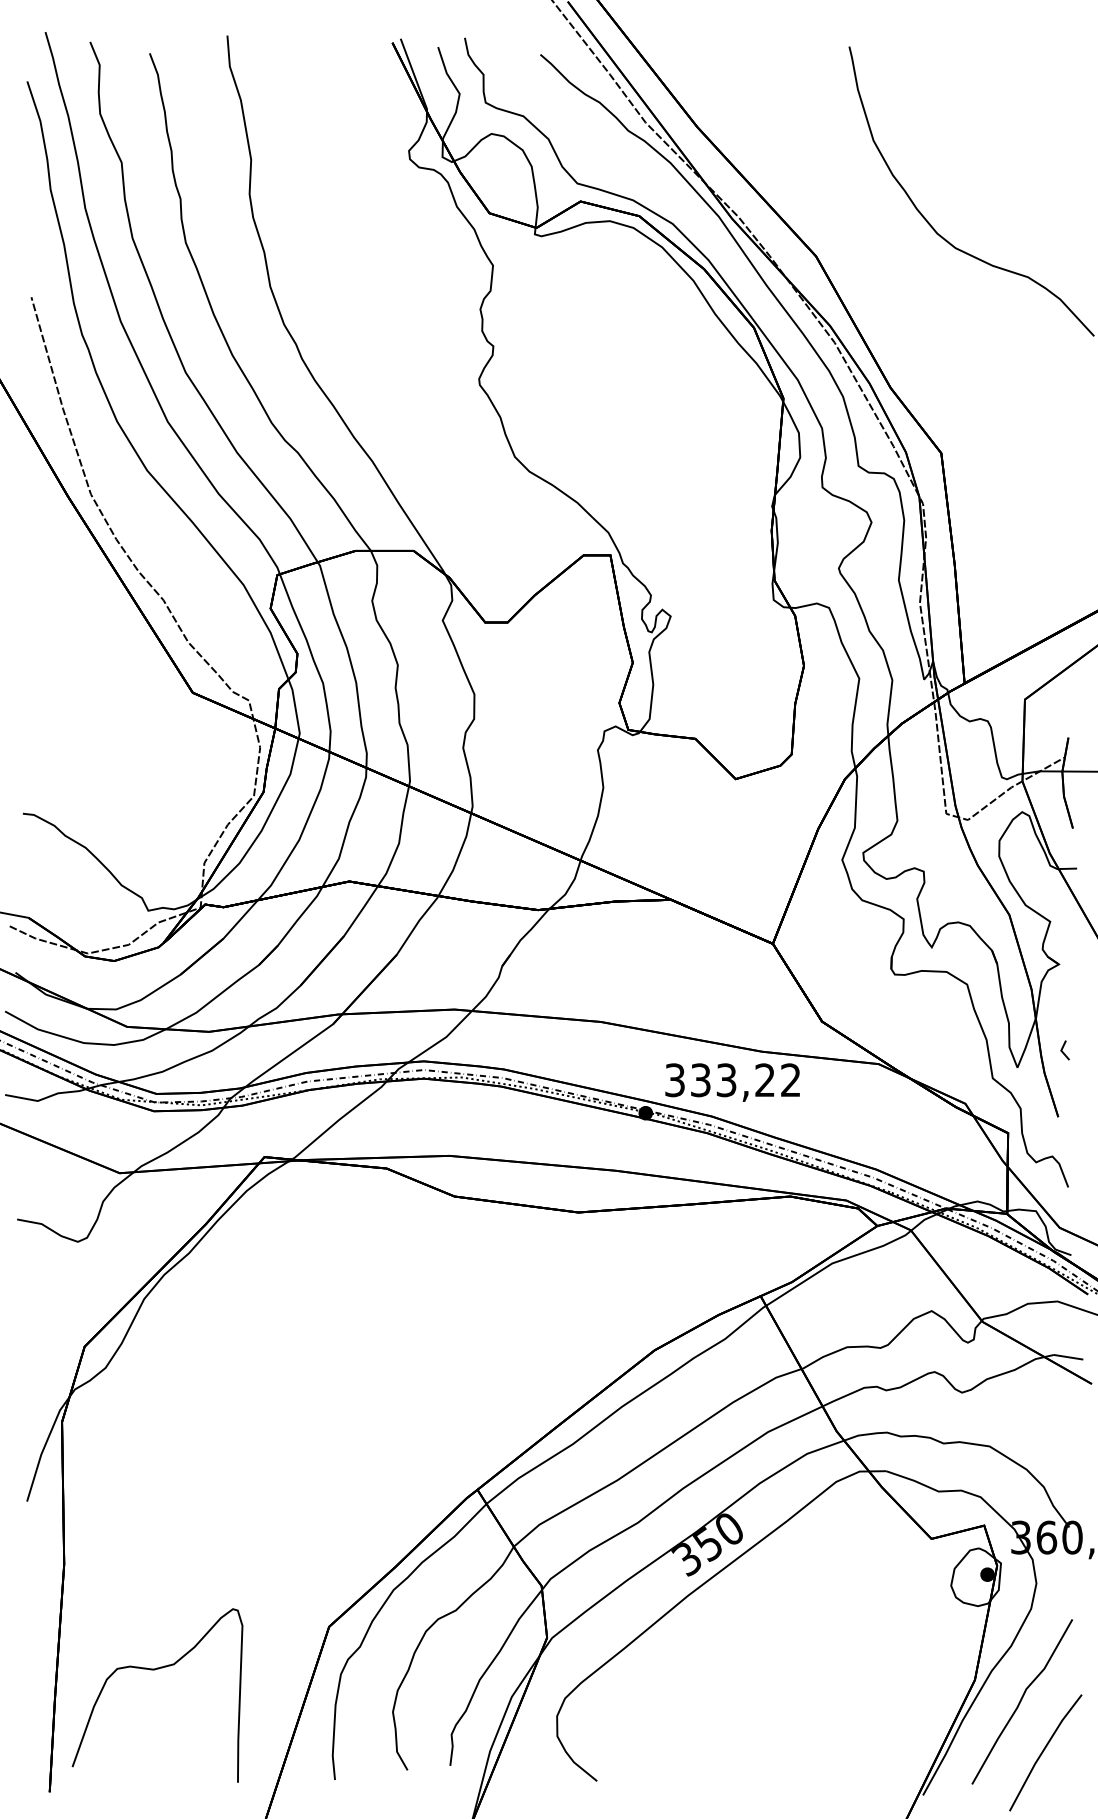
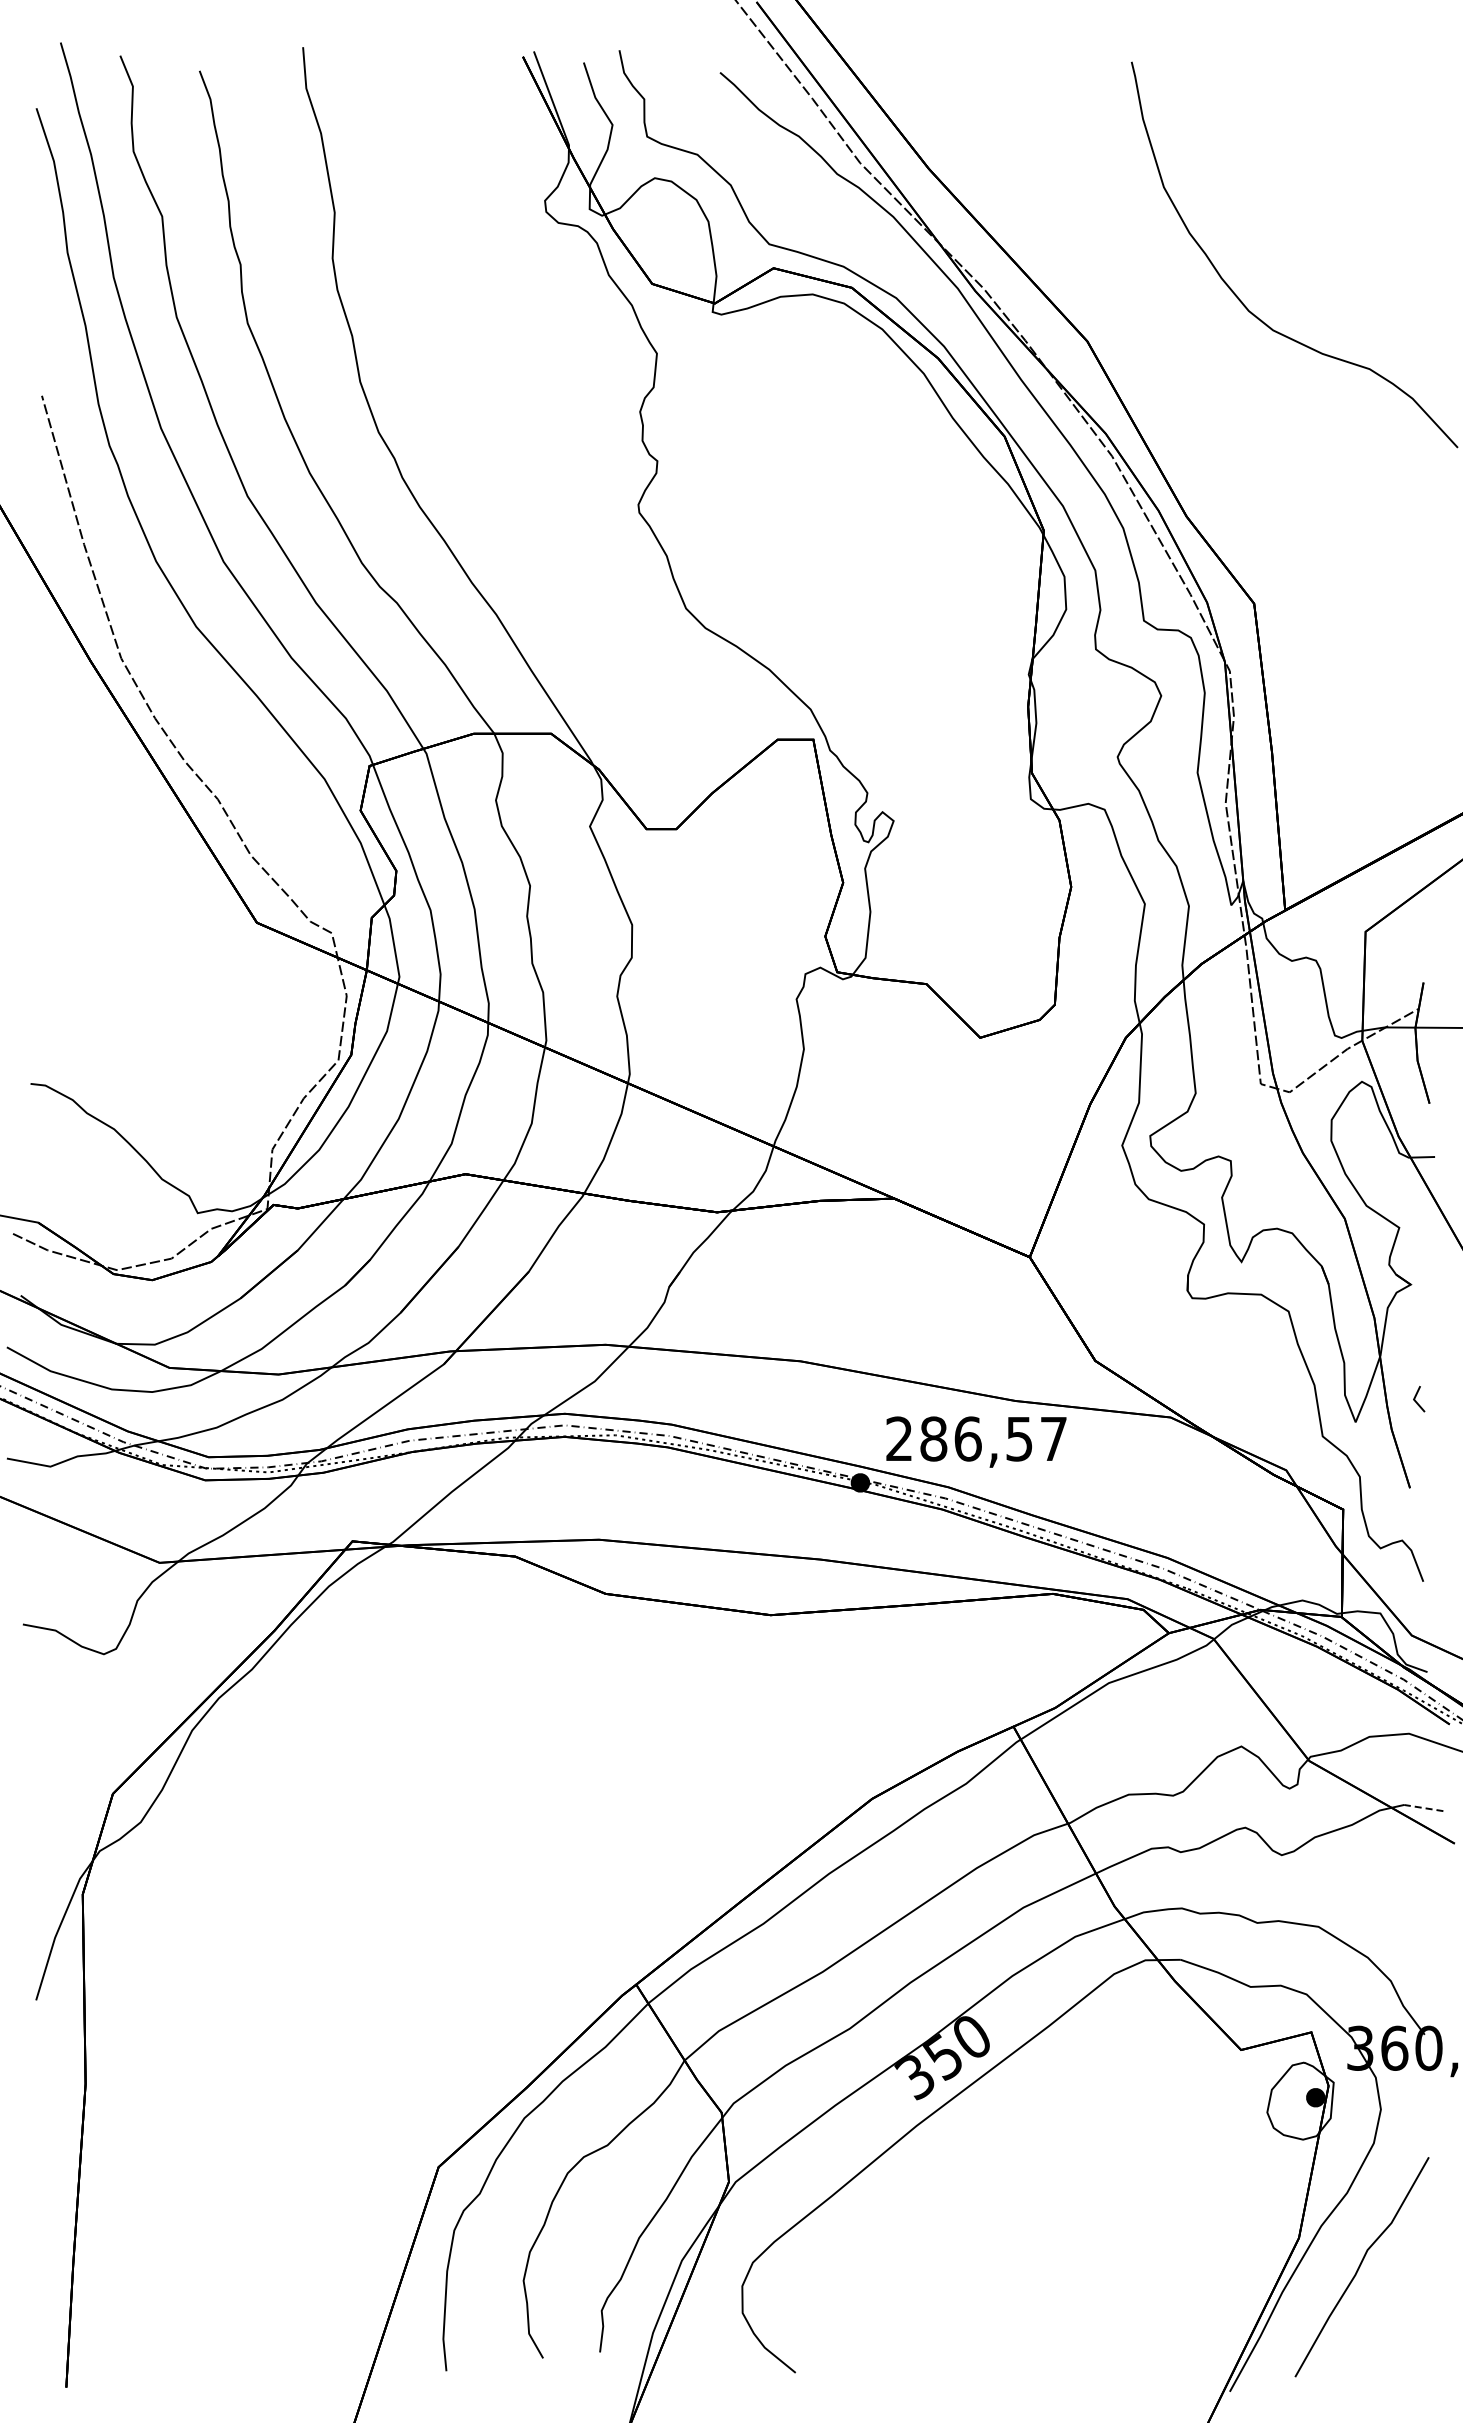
text: (732, 1079) -> (976, 1438), 333,22 -> 286,57
line: (1068, 1357) -> (1423, 1808), solid -> dashed
curve: (153, 1670) -> (204, 2225), removed
line: (1044, 1750) -> (1391, 2332), removed

